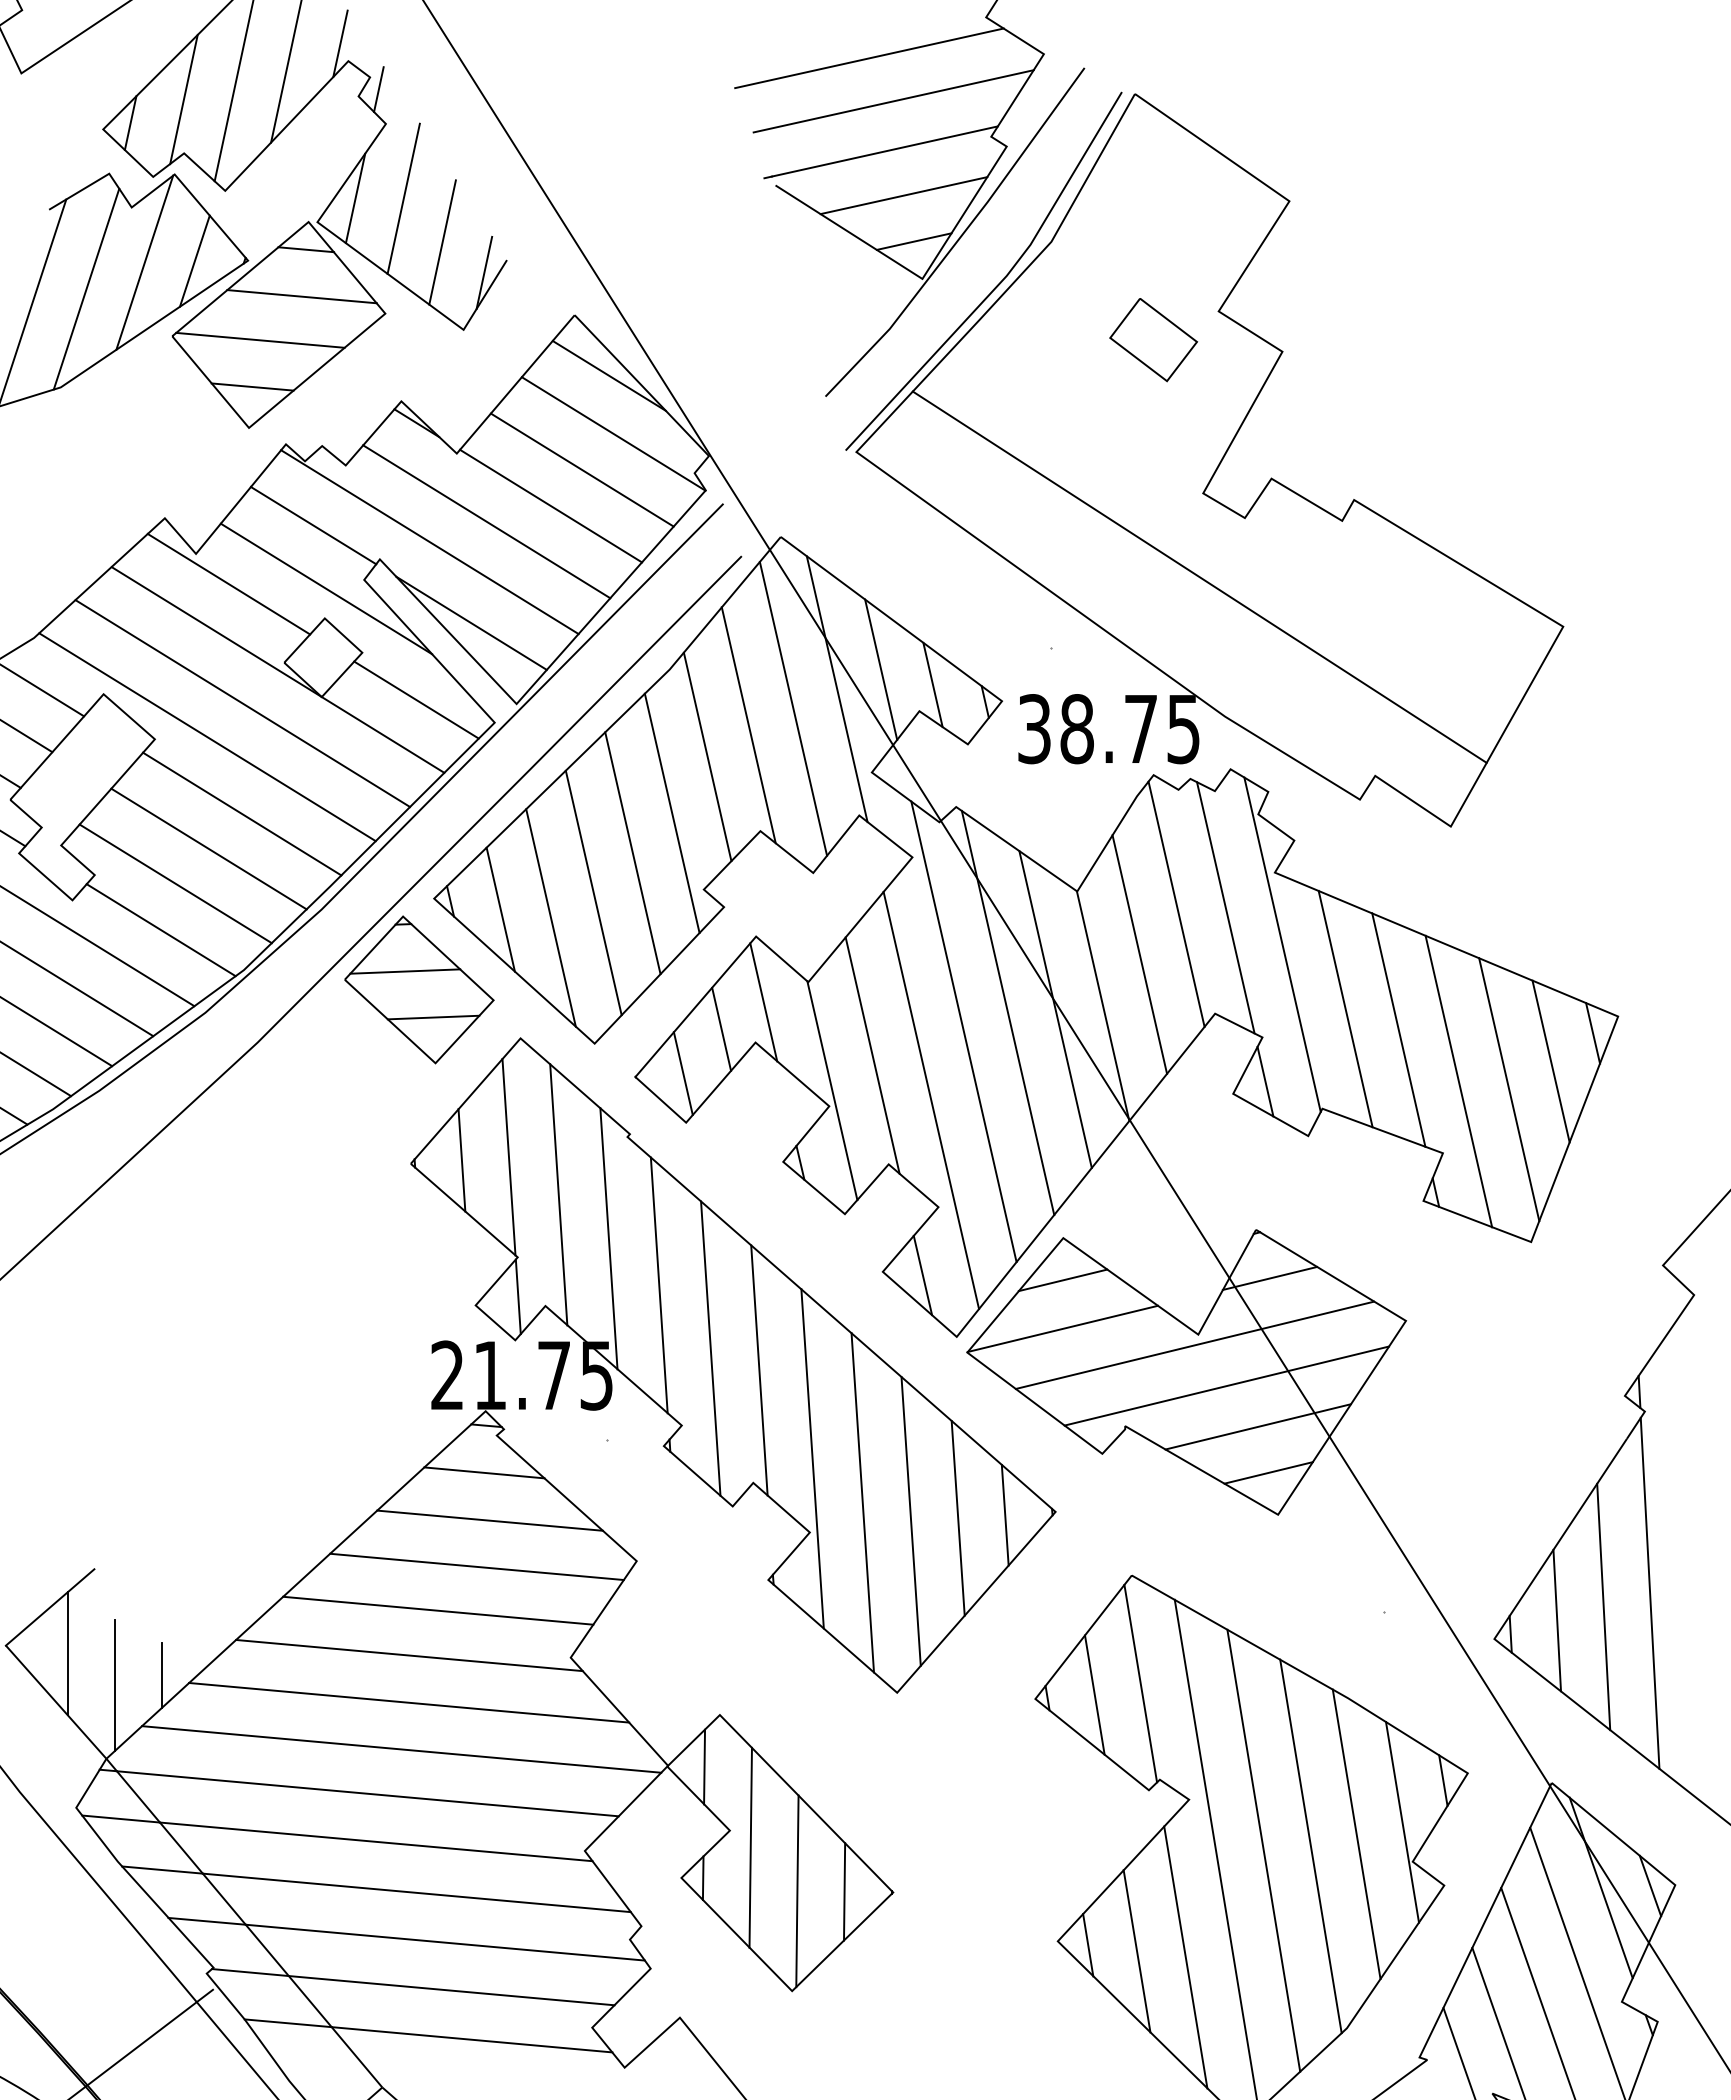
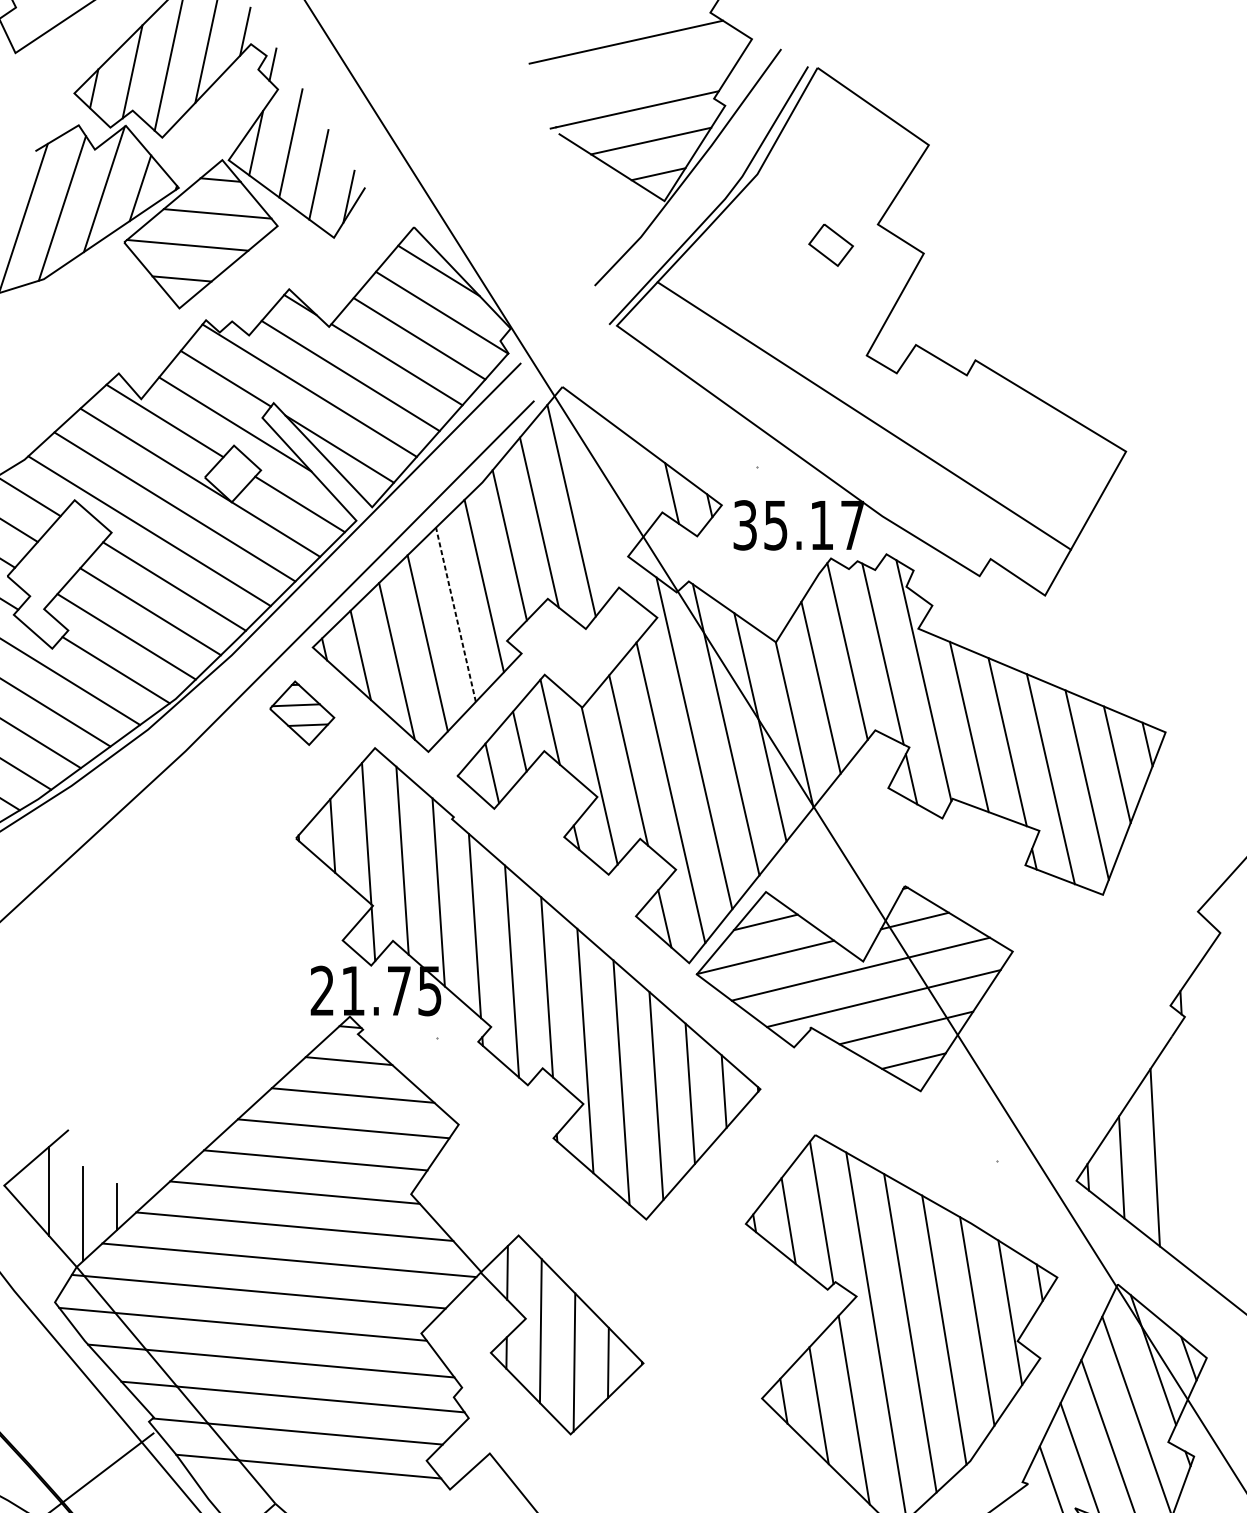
line: (893, 101) -> (643, 73), removed
part: (1153, 340) -> (830, 245), size x0.7
line: (881, 669) -> (635, 482), removed
line: (836, 689) -> (602, 496), removed
text: (1129, 729) -> (813, 525), 38.75 -> 35.17
line: (632, 853) -> (455, 614), solid -> dashed
part: (419, 989) -> (302, 712), size x0.6
line: (1649, 1592) -> (1188, 1147), removed

